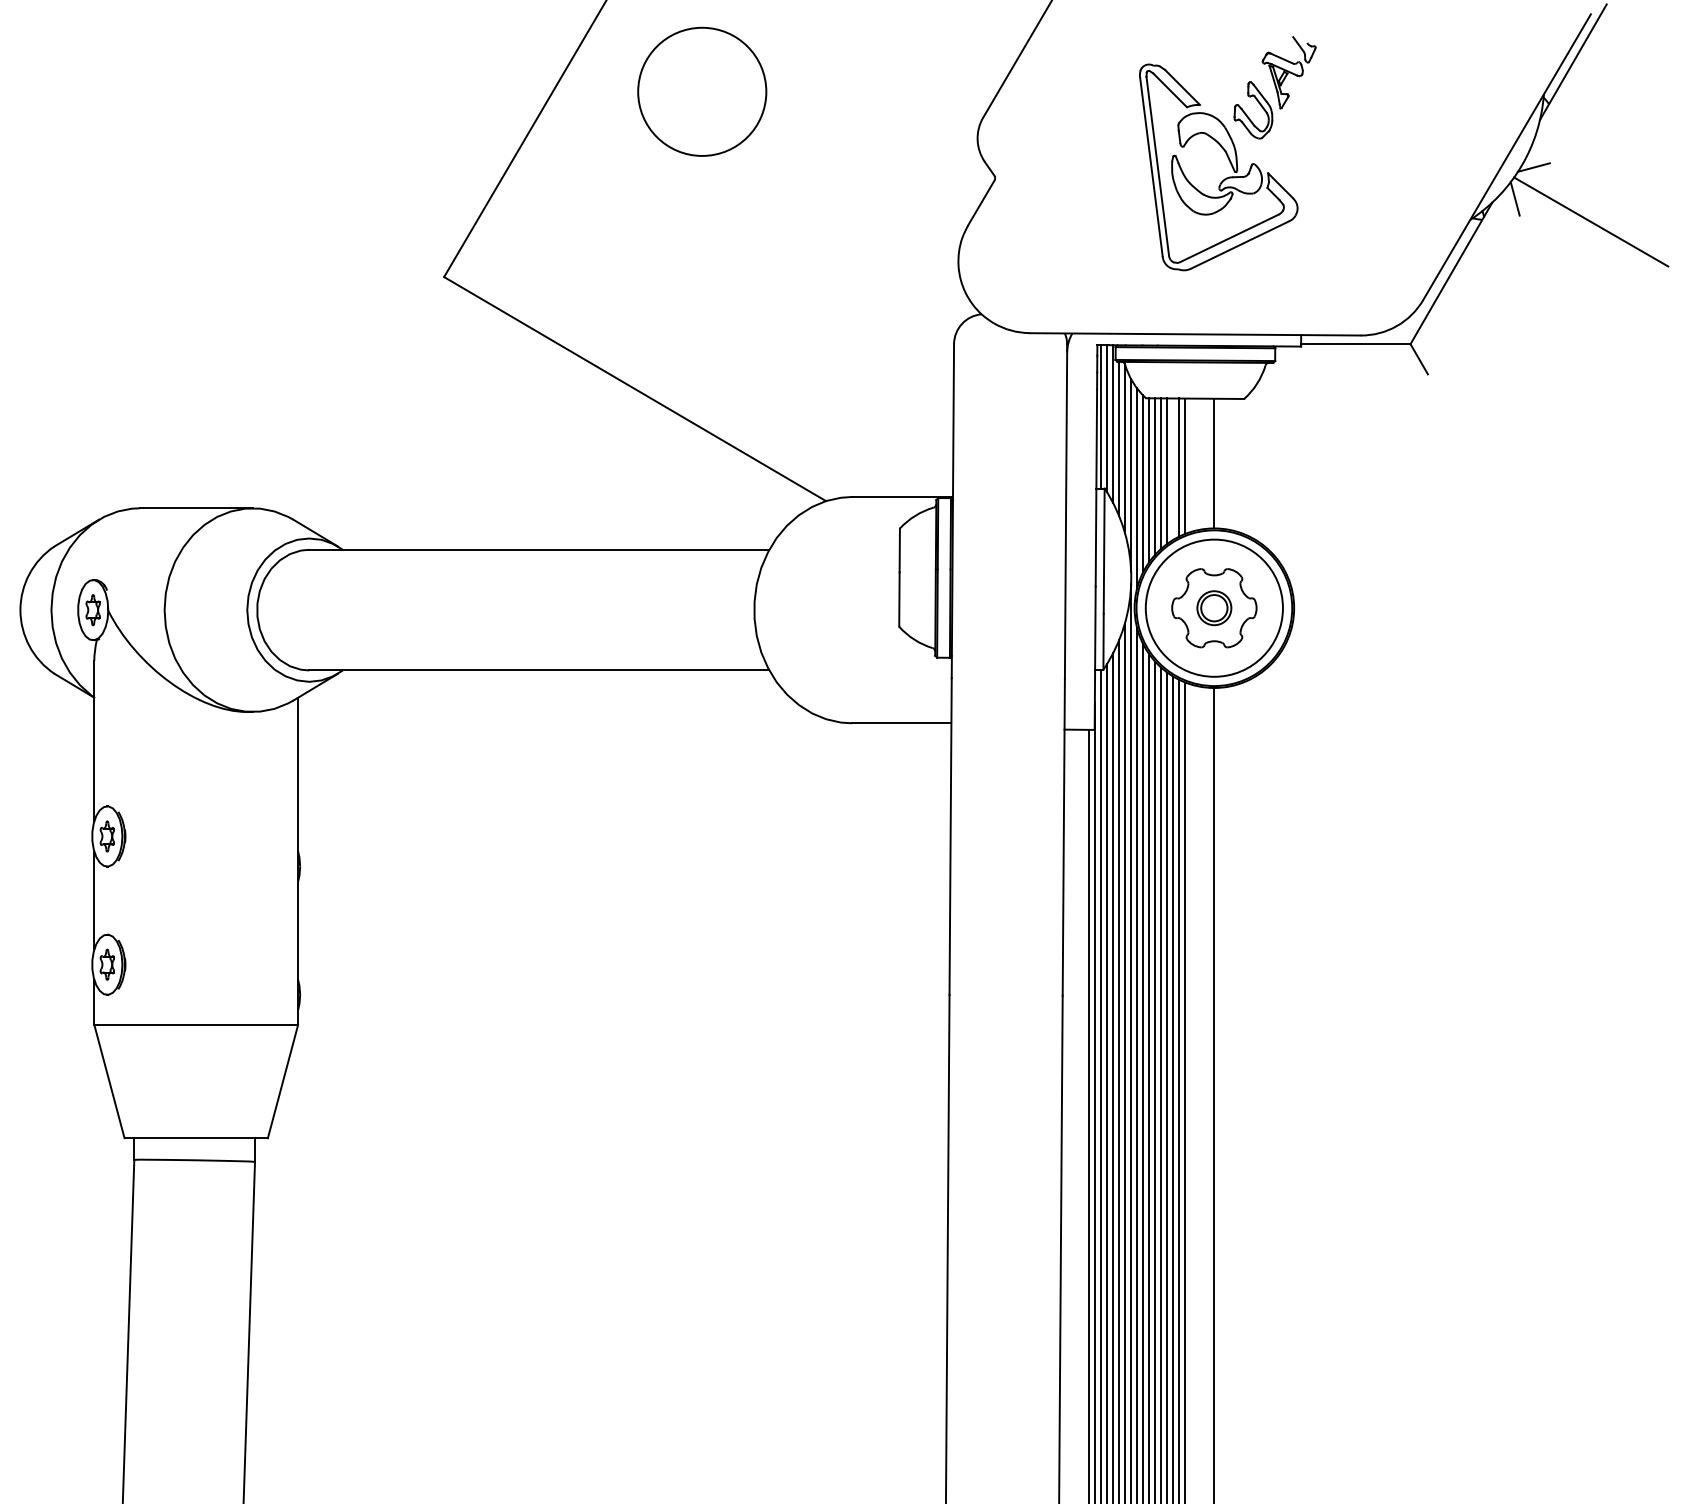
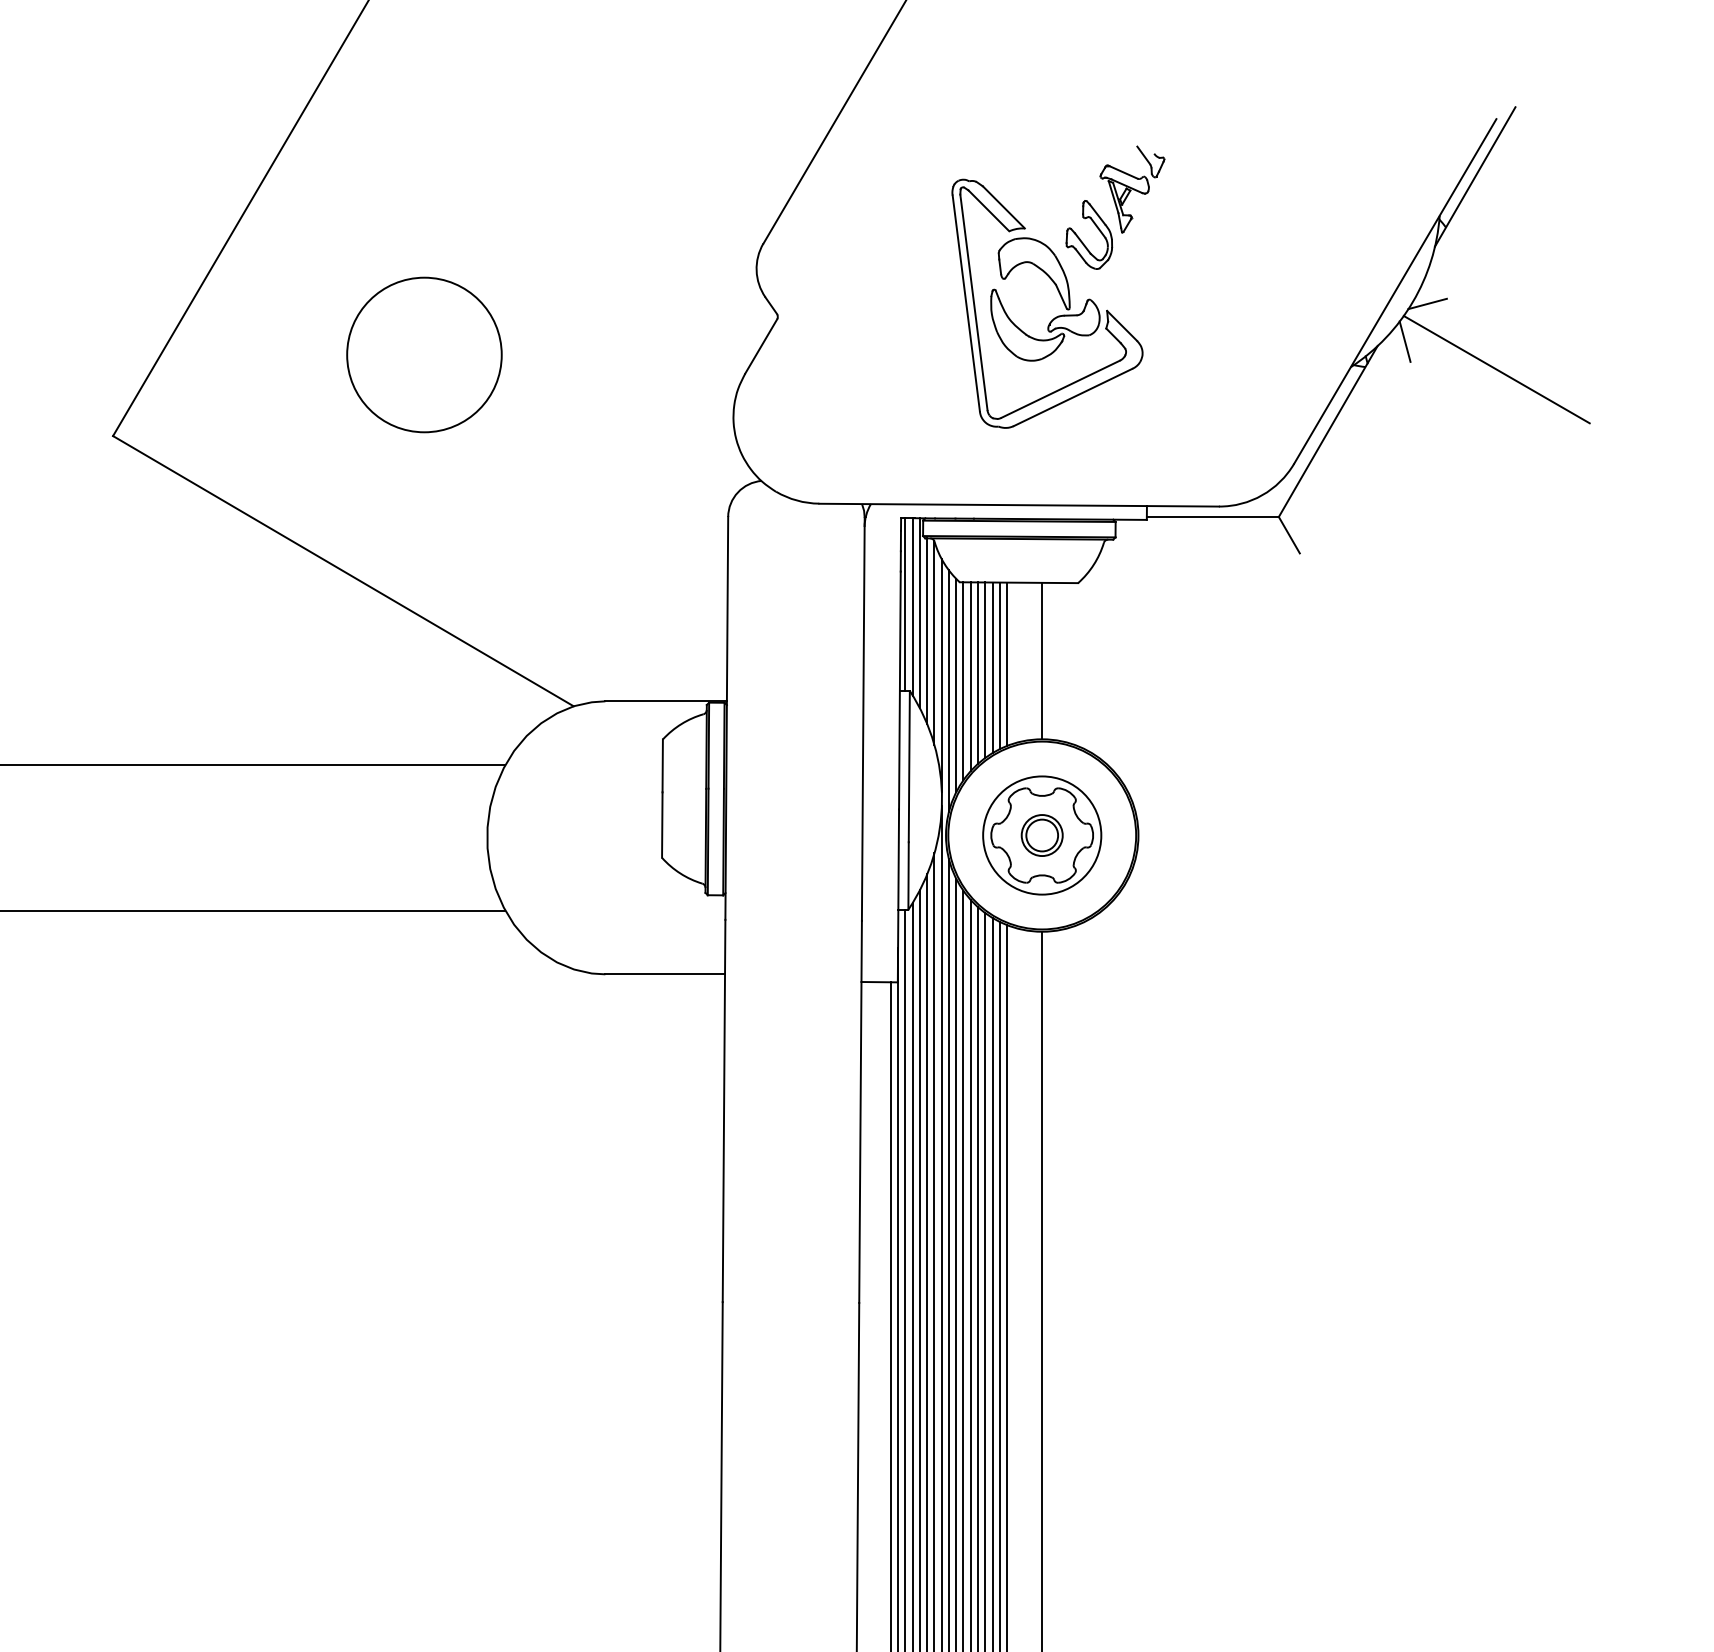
circle: (702, 91) -> (424, 354), moved
line: (1173, 468) -> (992, 666), added
circle: (1214, 608) -> (1042, 835), size x0.71

